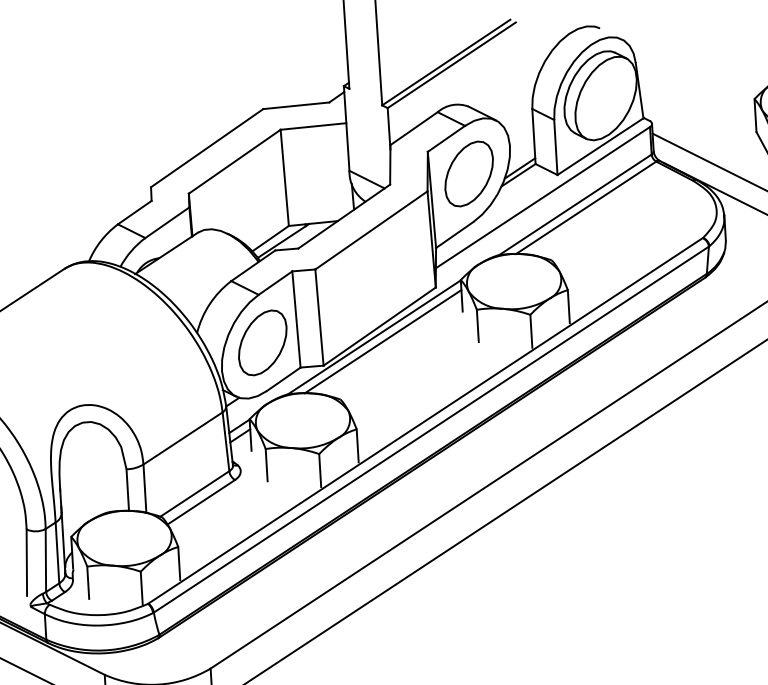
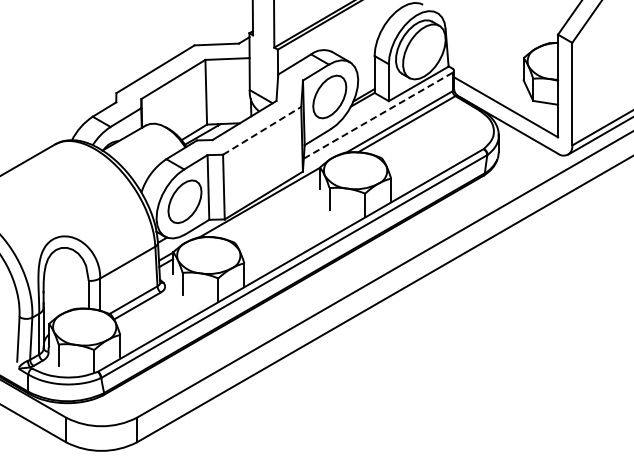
line: (543, 197) -> (378, 115), solid -> dashed
line: (371, 229) -> (262, 130), solid -> dashed
line: (383, 341) -> (265, 205), removed

